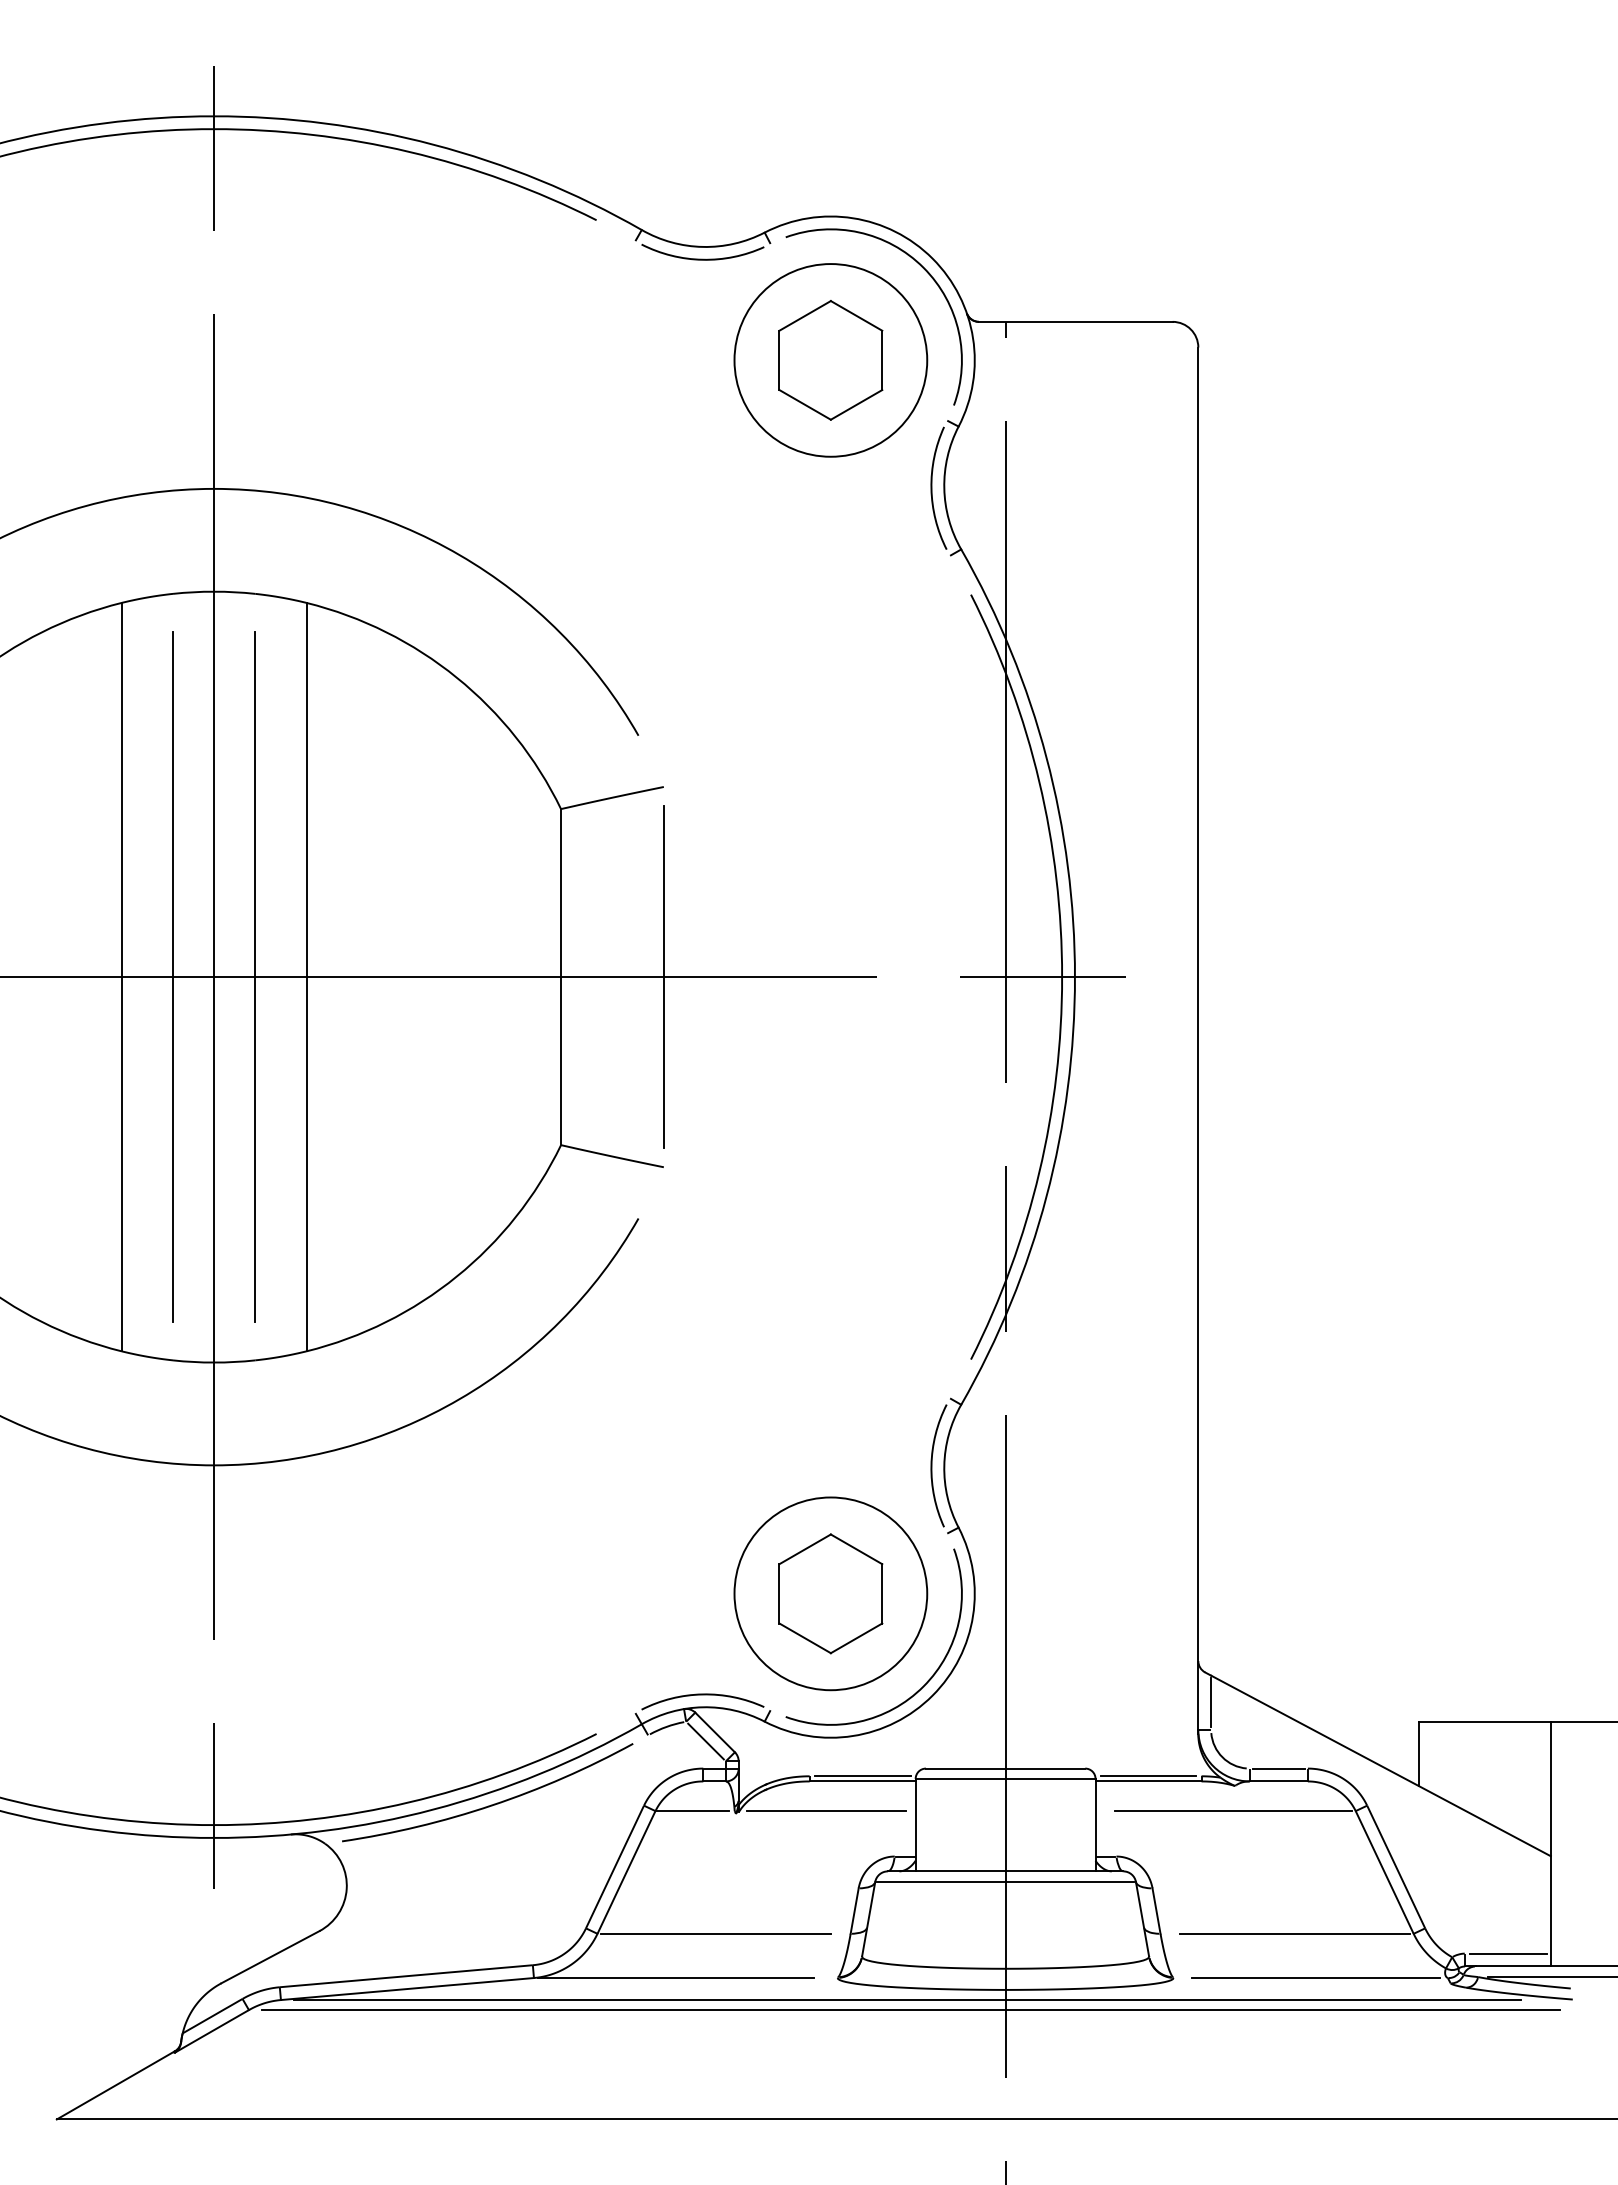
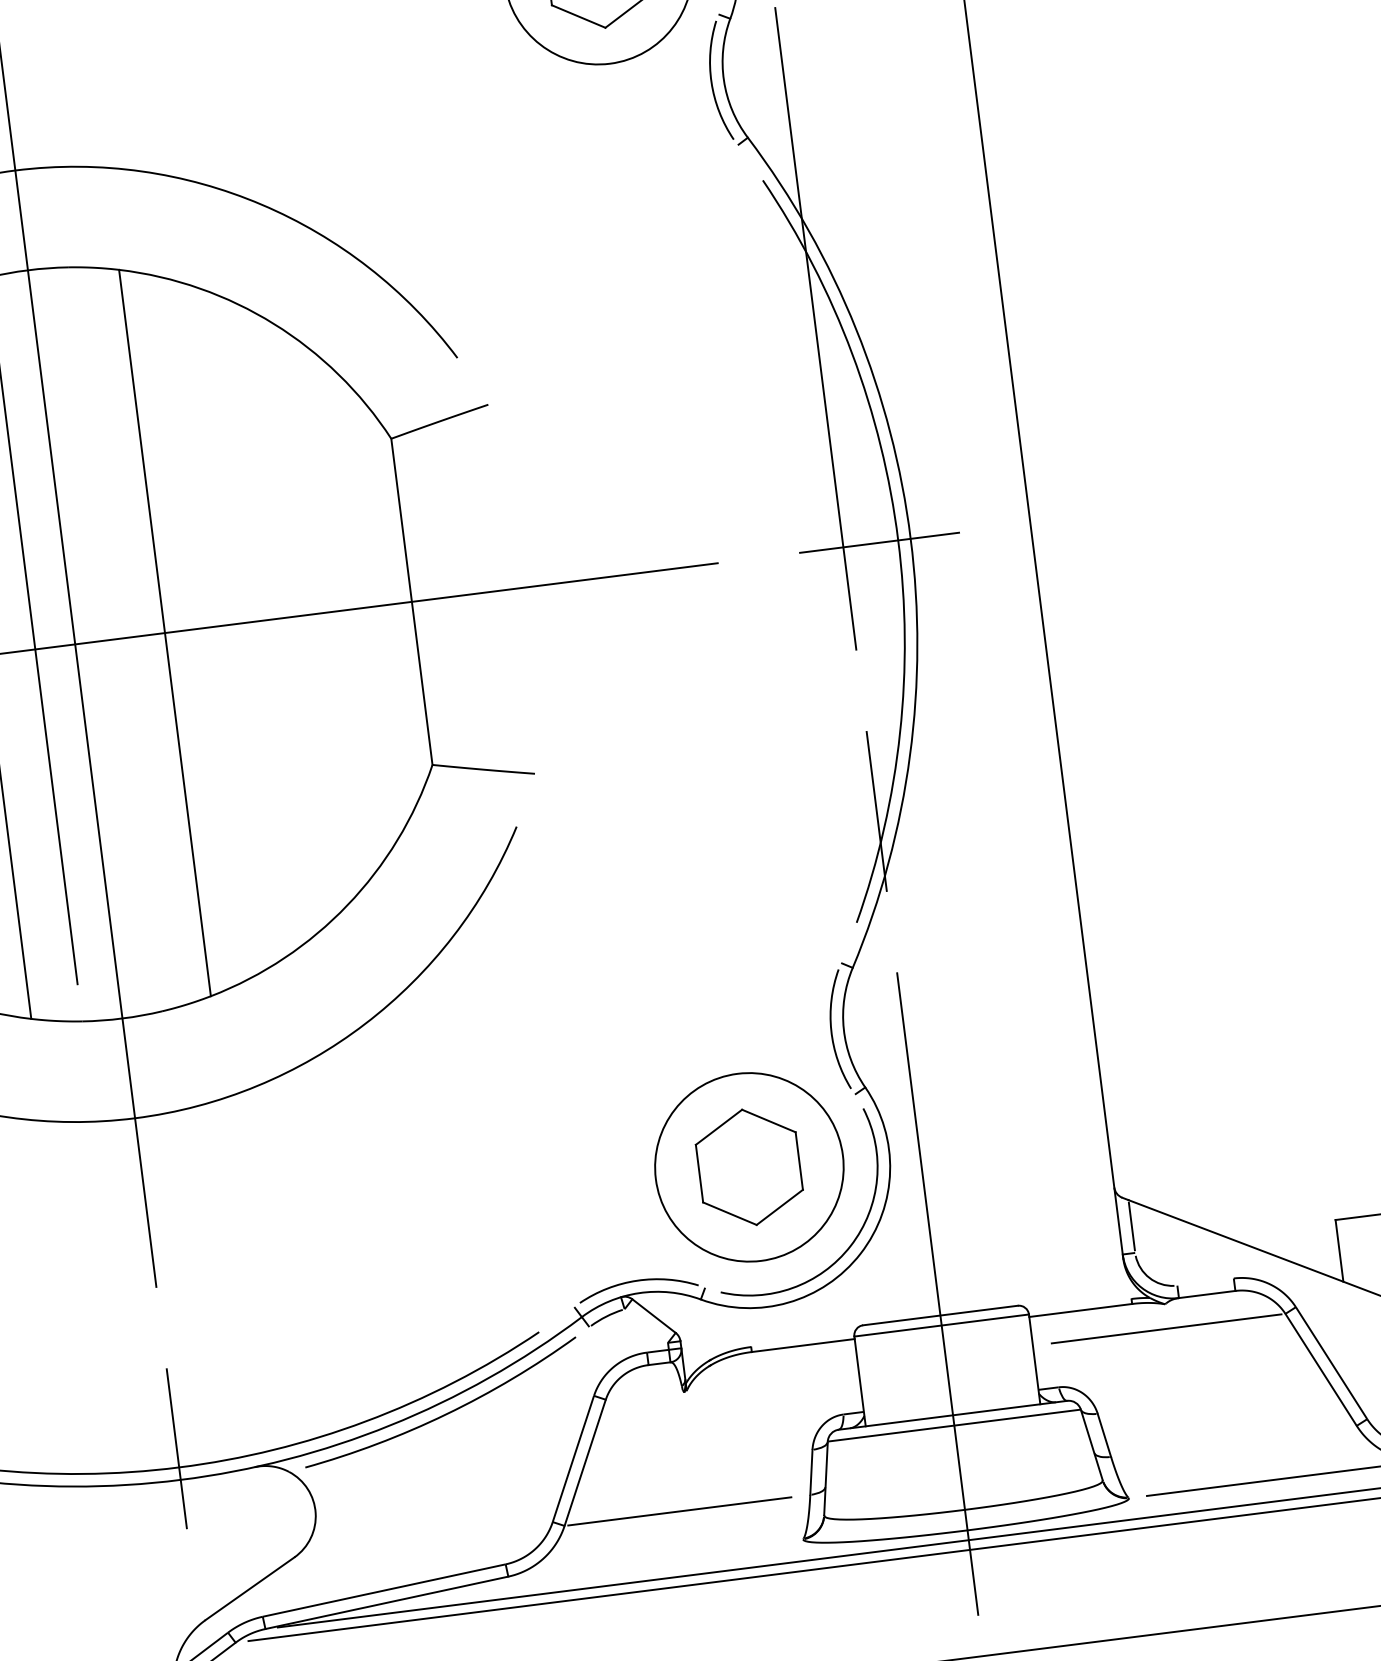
line: (663, 976) -> (511, 588), removed
line: (255, 977) -> (115, 639), removed
line: (705, 1741) -> (645, 1326), removed
line: (1278, 1768) -> (1205, 1281), removed
line: (862, 1776) -> (802, 1340), removed
line: (1148, 1776) -> (1080, 1305), removed
line: (692, 1811) -> (641, 1395), removed
line: (825, 1811) -> (770, 1379), removed
line: (1294, 1933) -> (1241, 1440), removed
line: (675, 1978) -> (645, 1559), removed

